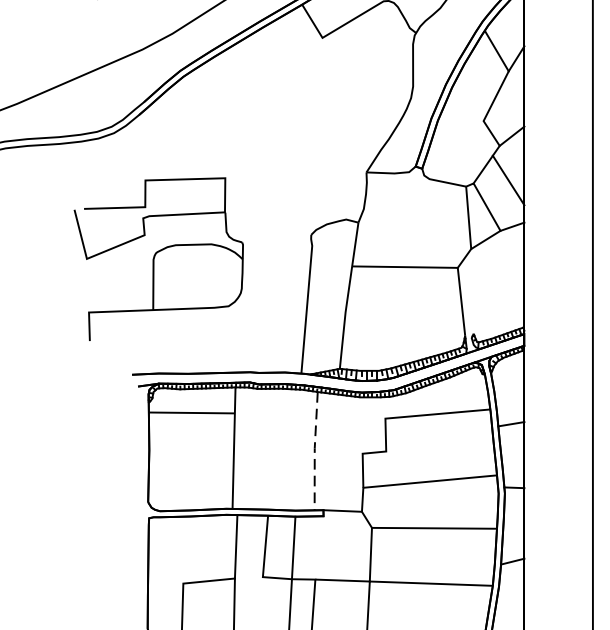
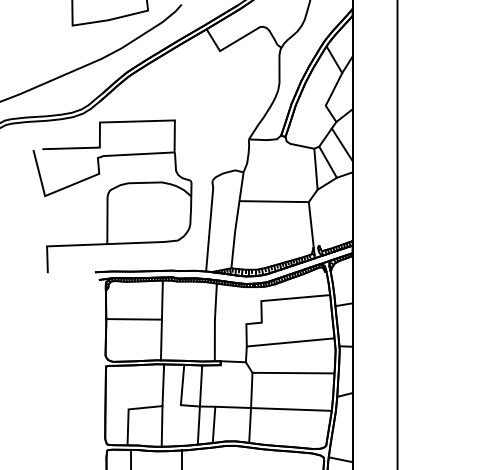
part: (158, 259) -> (112, 196), size x1.43
line: (190, 413) -> (133, 319), moved
line: (314, 449) -> (214, 321), dashed -> solid

